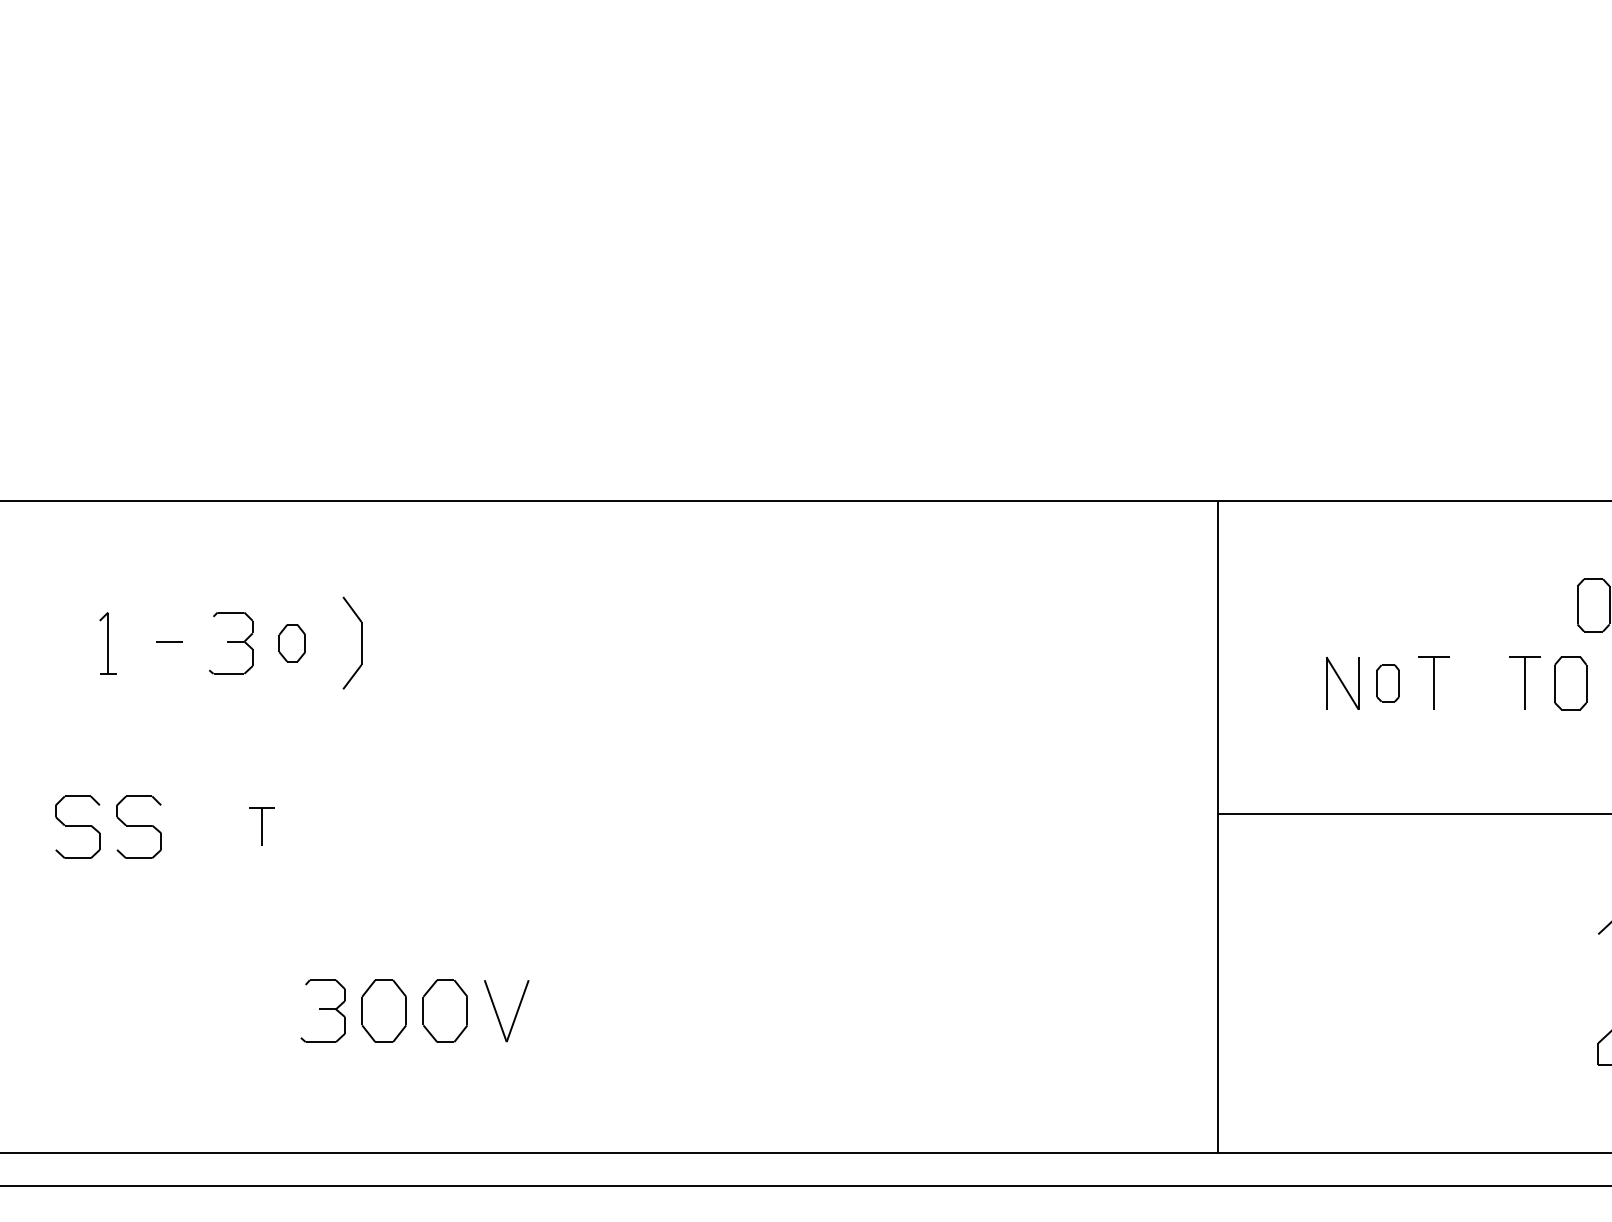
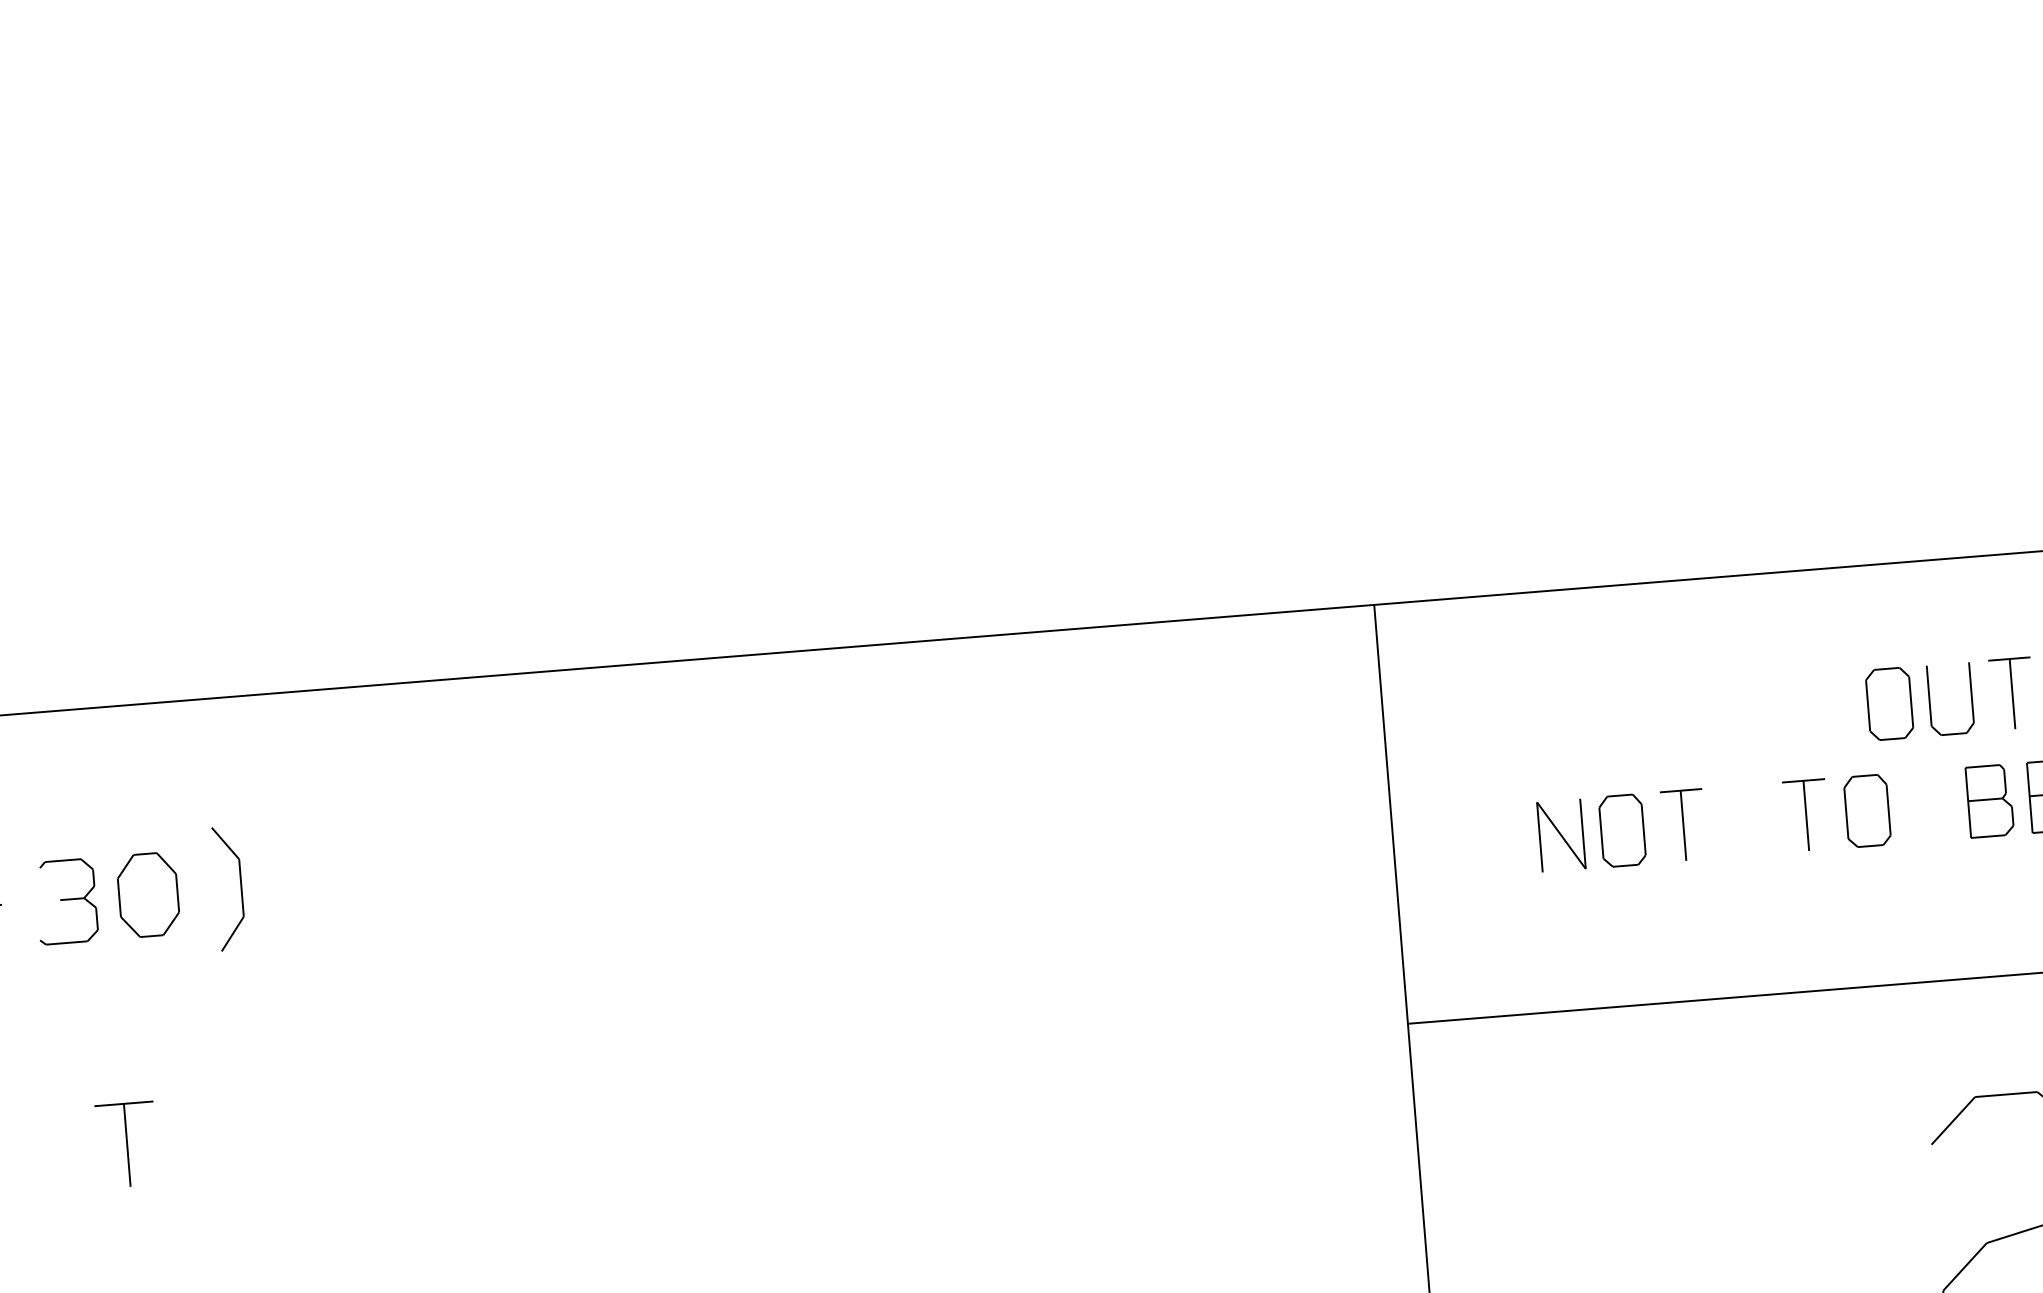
part: (292, 643) -> (148, 895), size x1.67
part: (1387, 683) -> (1621, 830), size x1.43
part: (261, 826) -> (126, 1144), size x1.67

